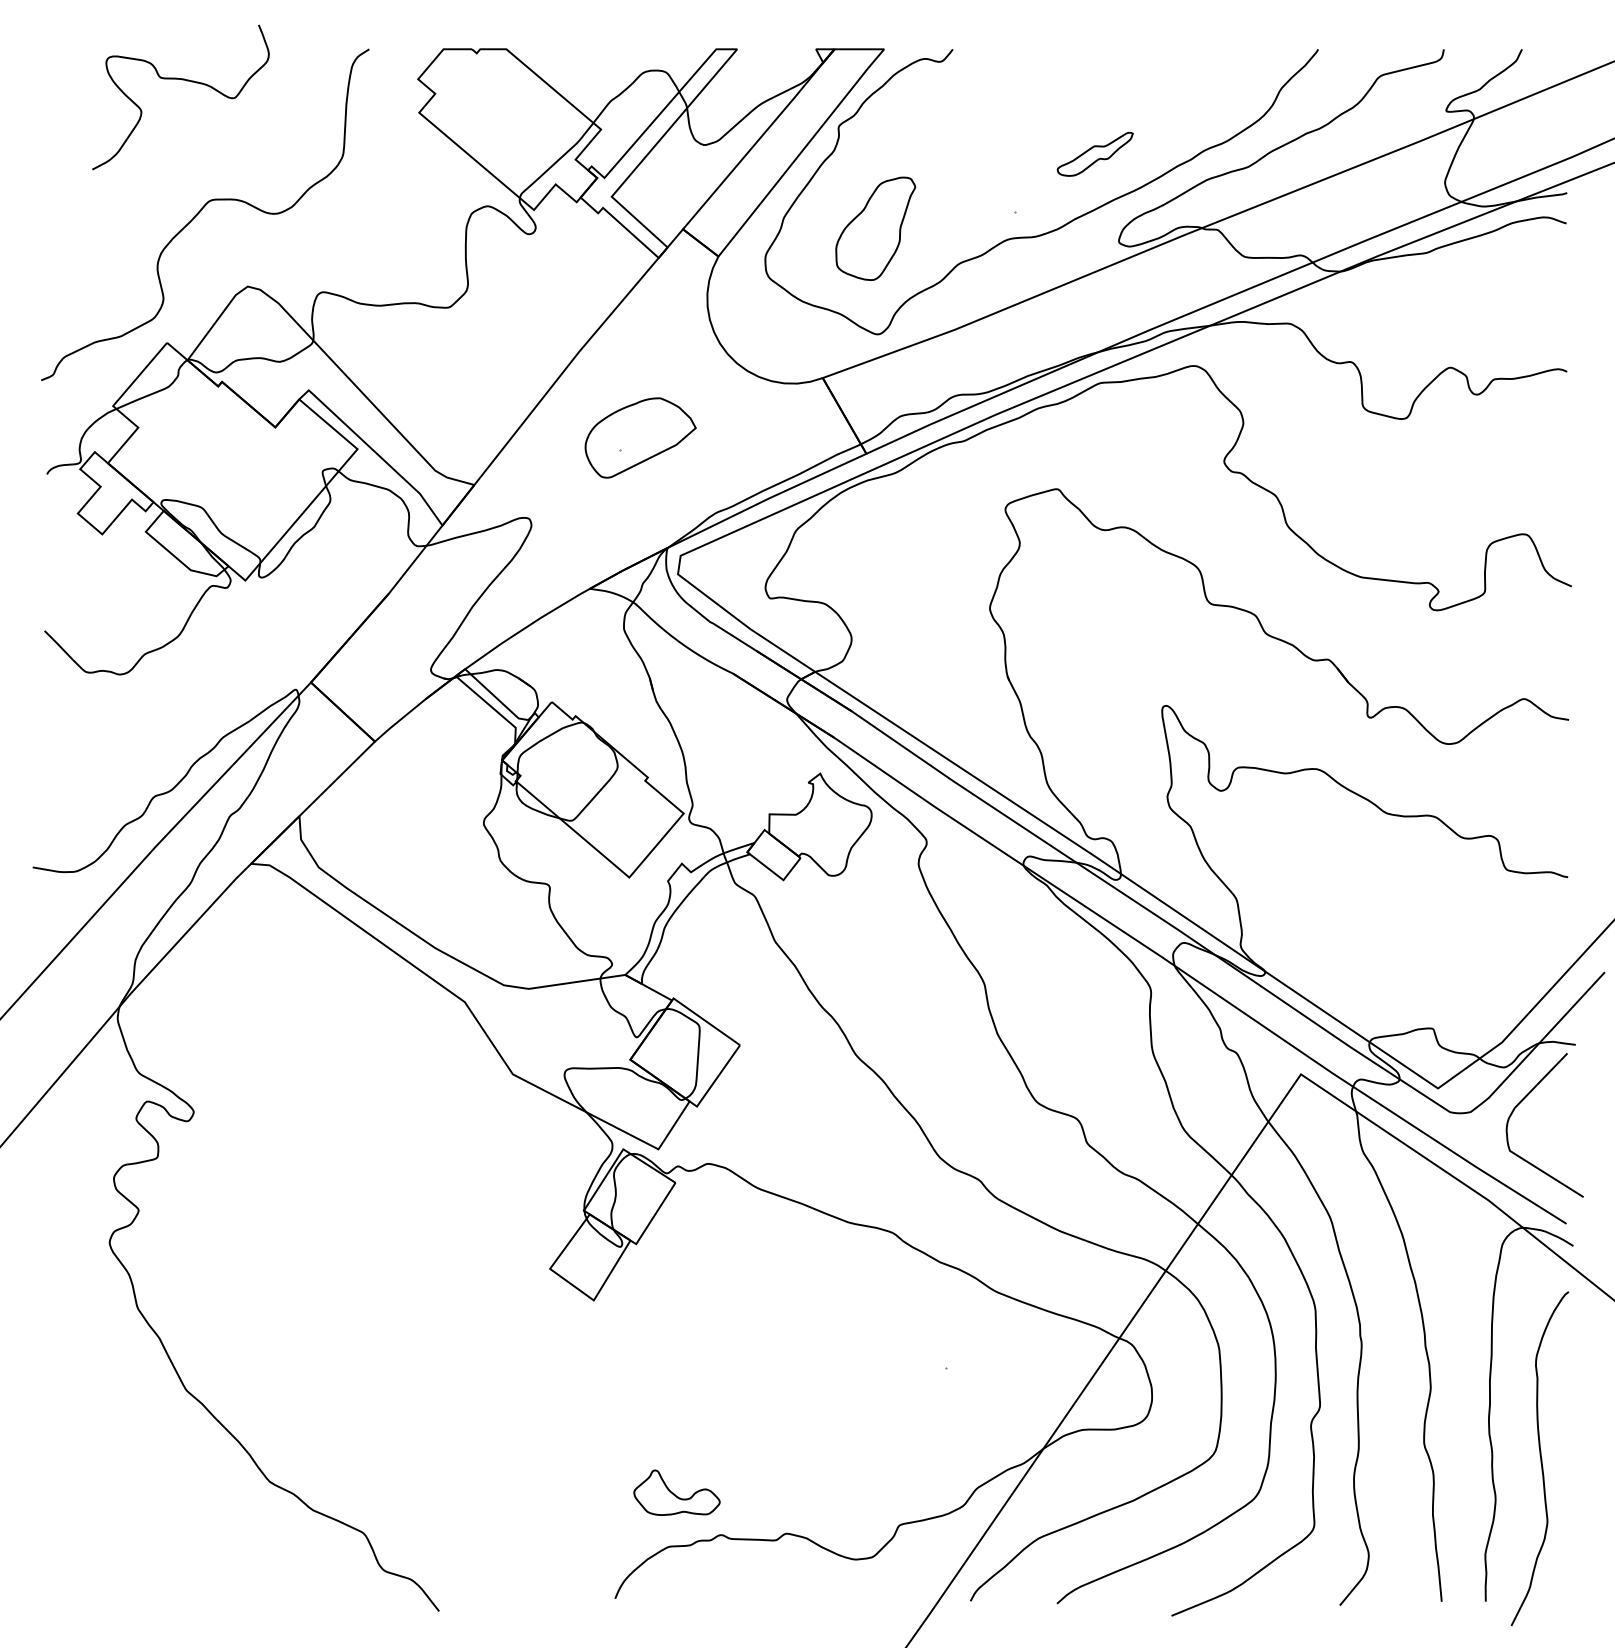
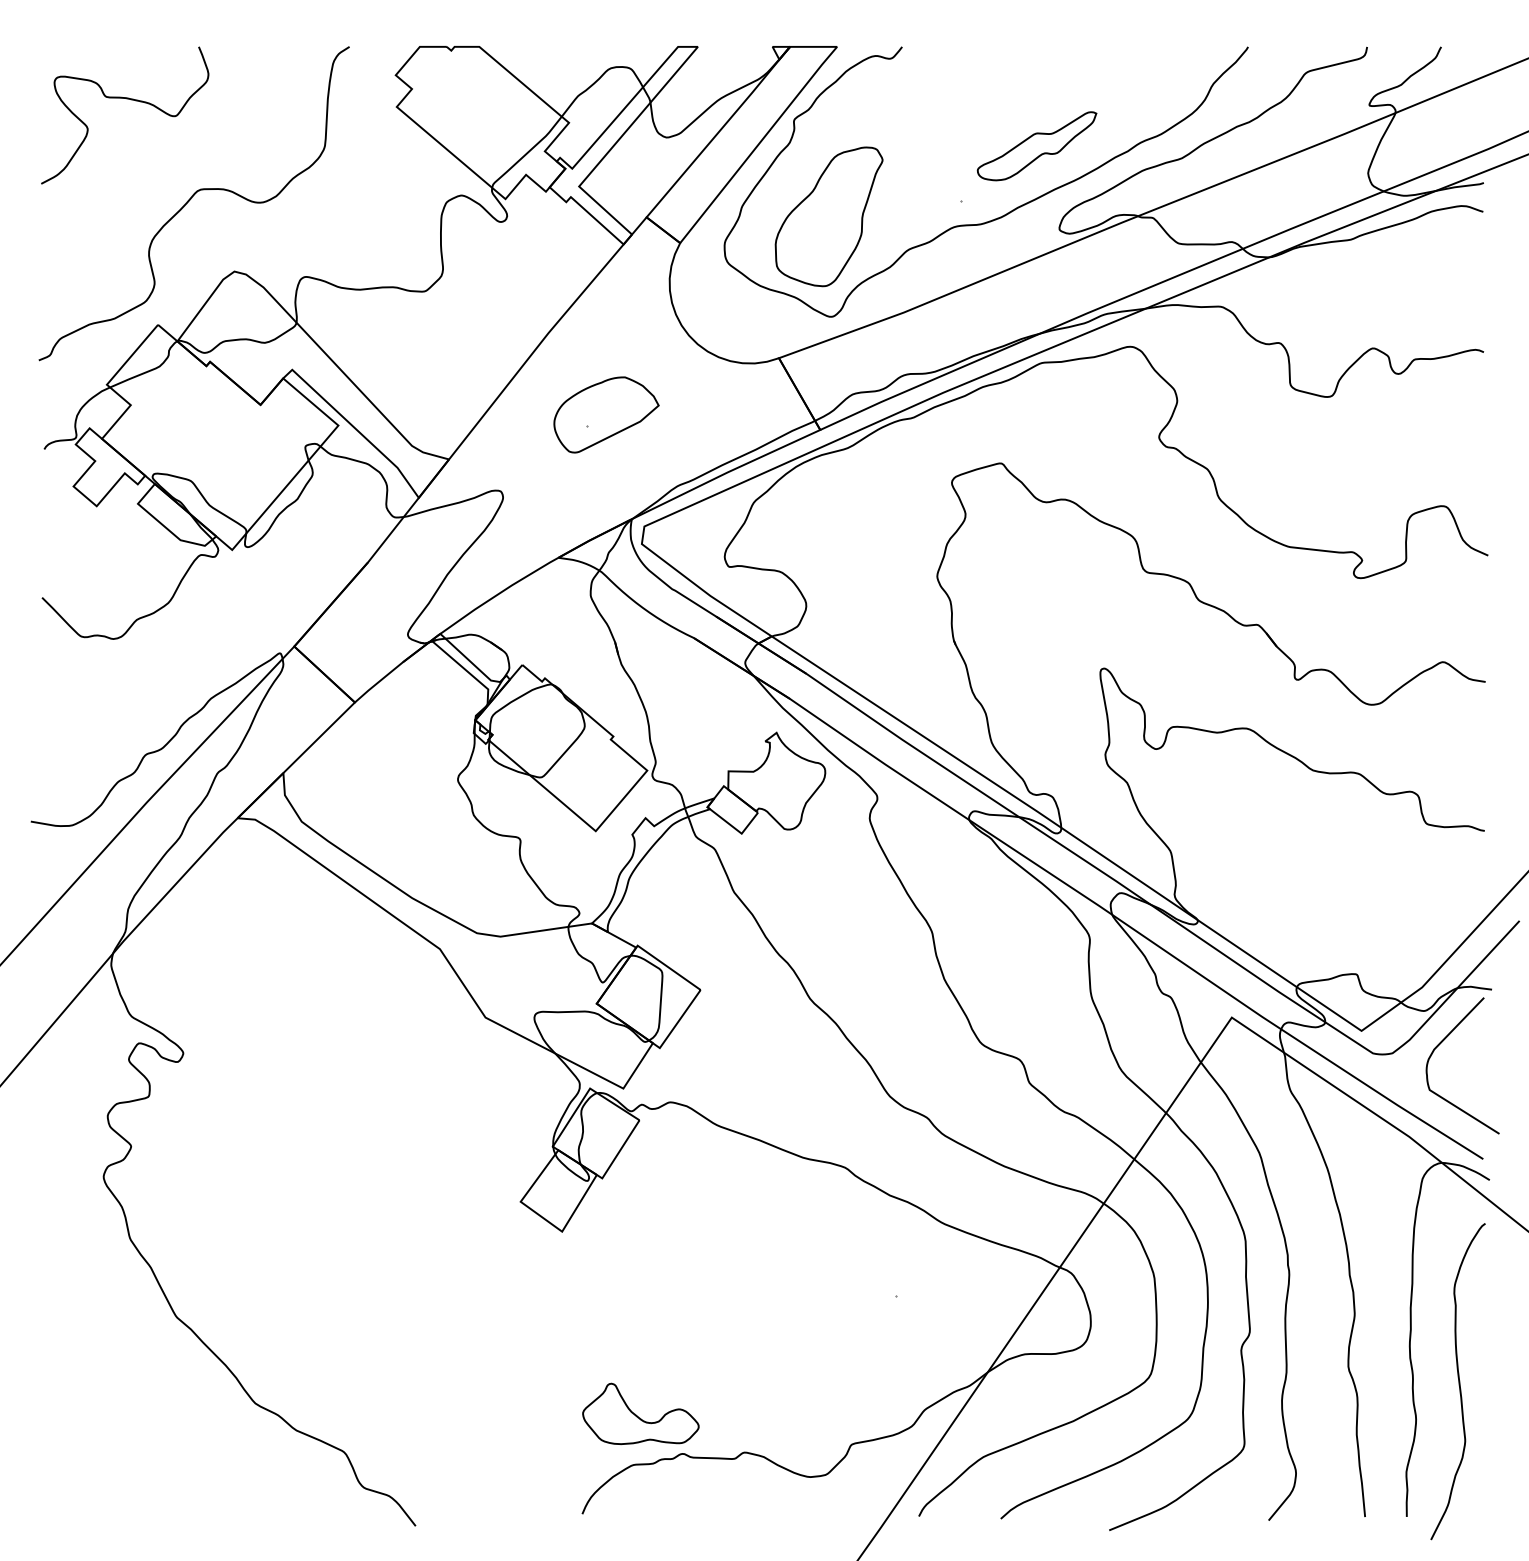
curve: (182, 80) -> (126, 99), moved
part: (1094, 154) -> (1036, 146), size x1.67
part: (875, 228) -> (828, 216), size x1.43
part: (676, 1492) -> (640, 1413), size x1.43

